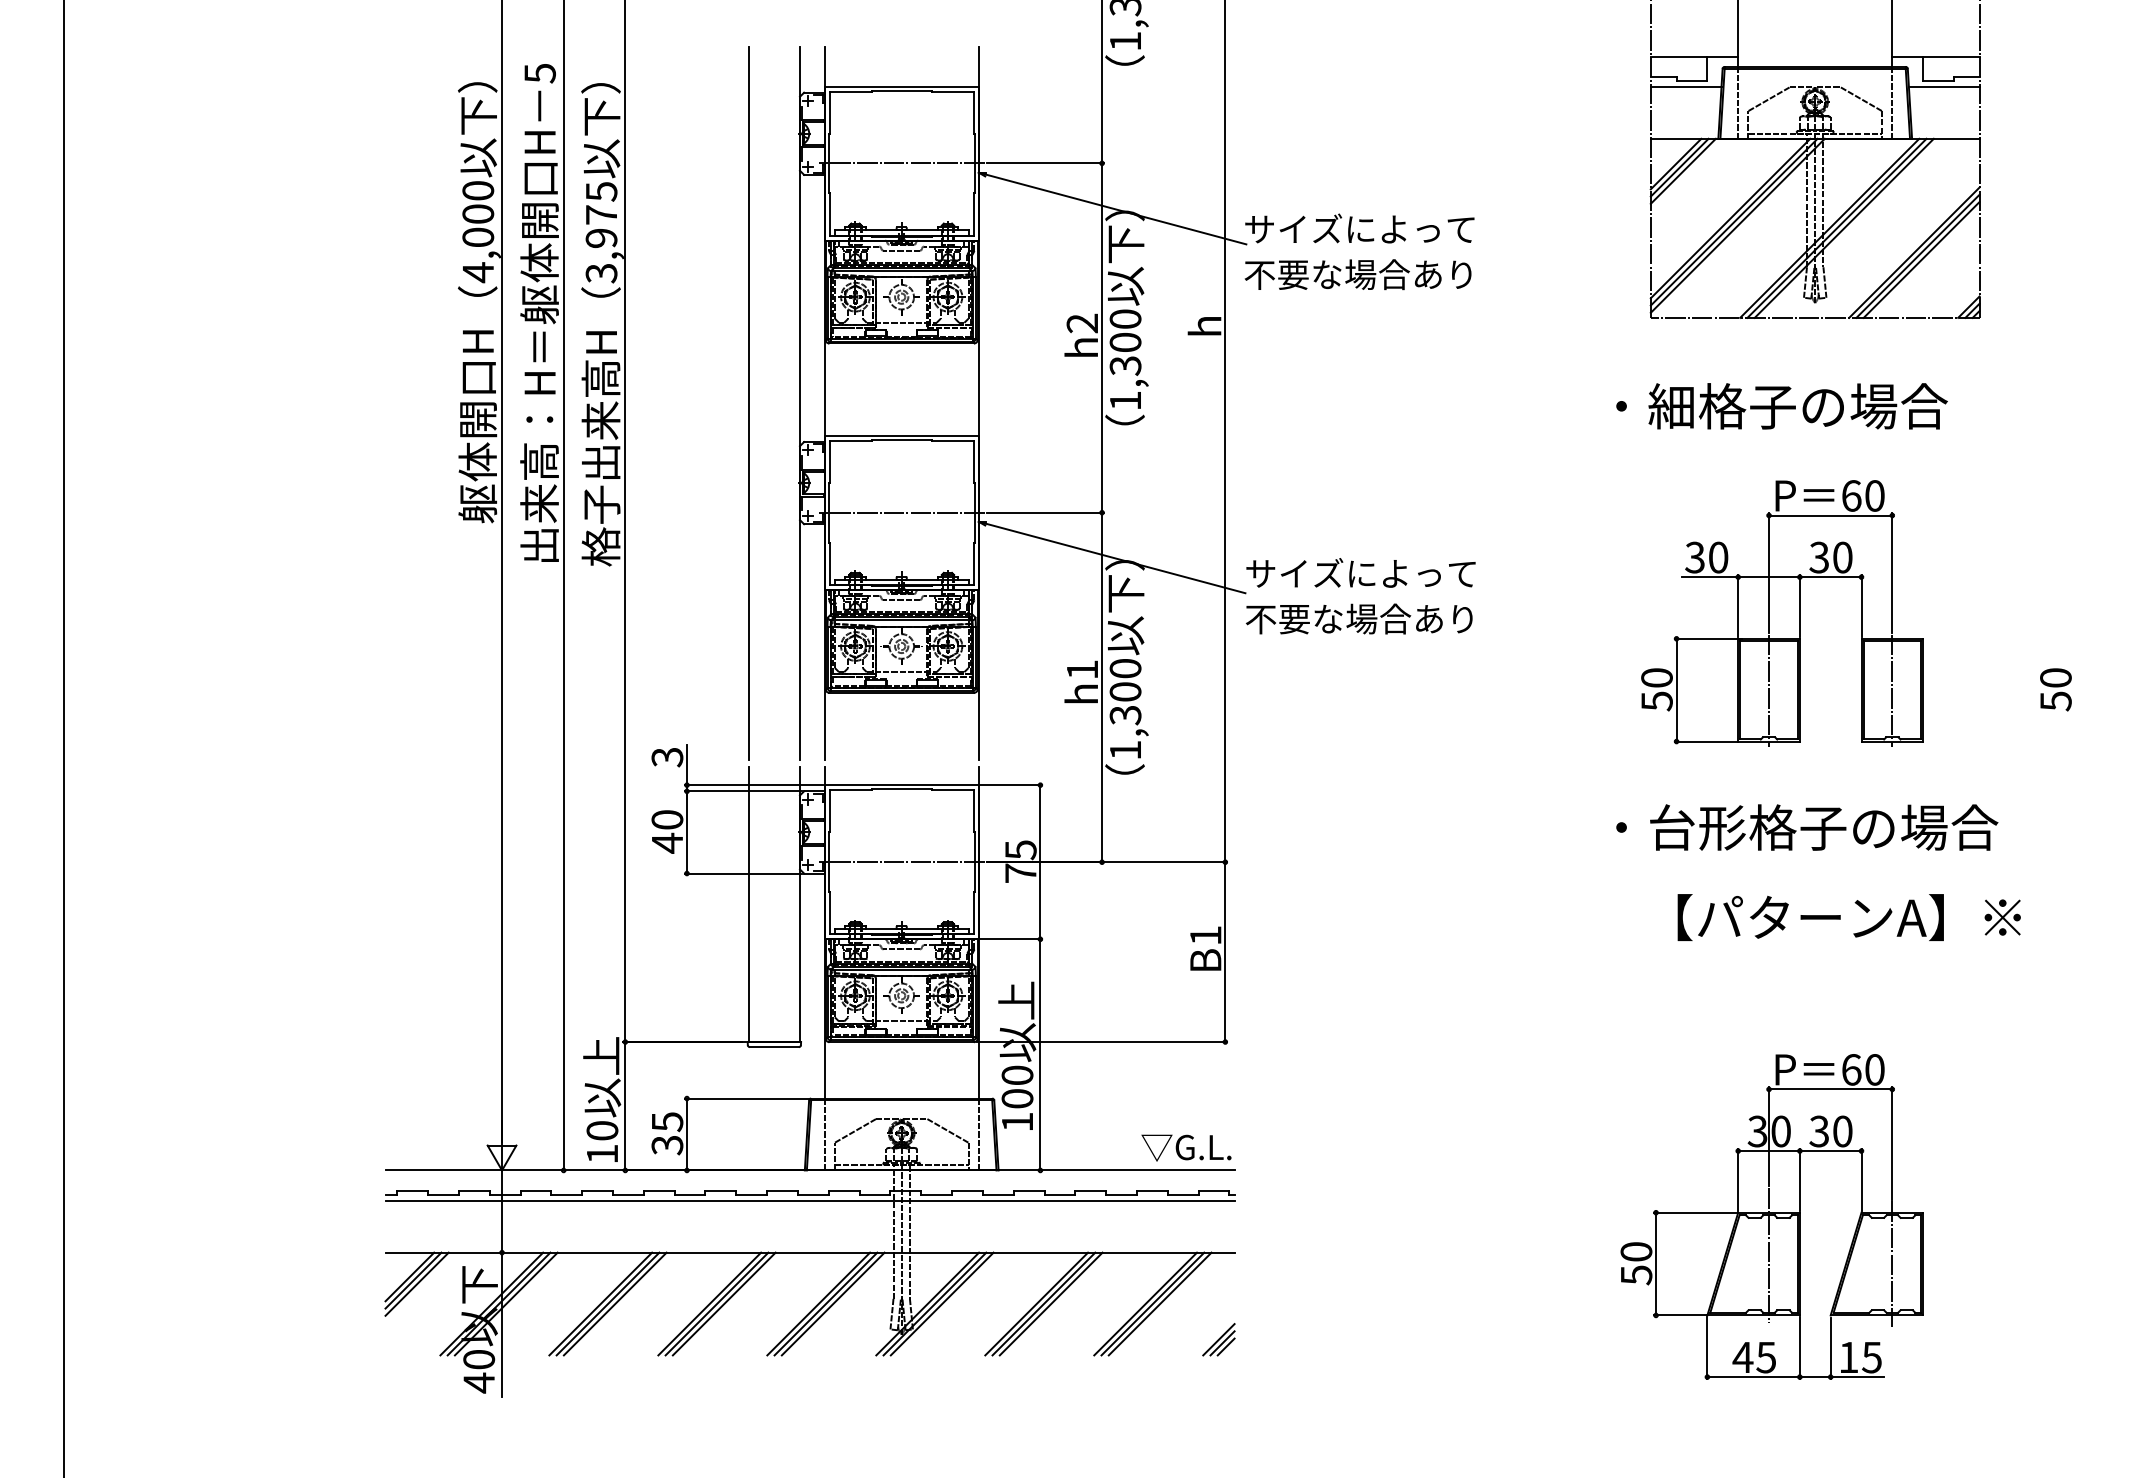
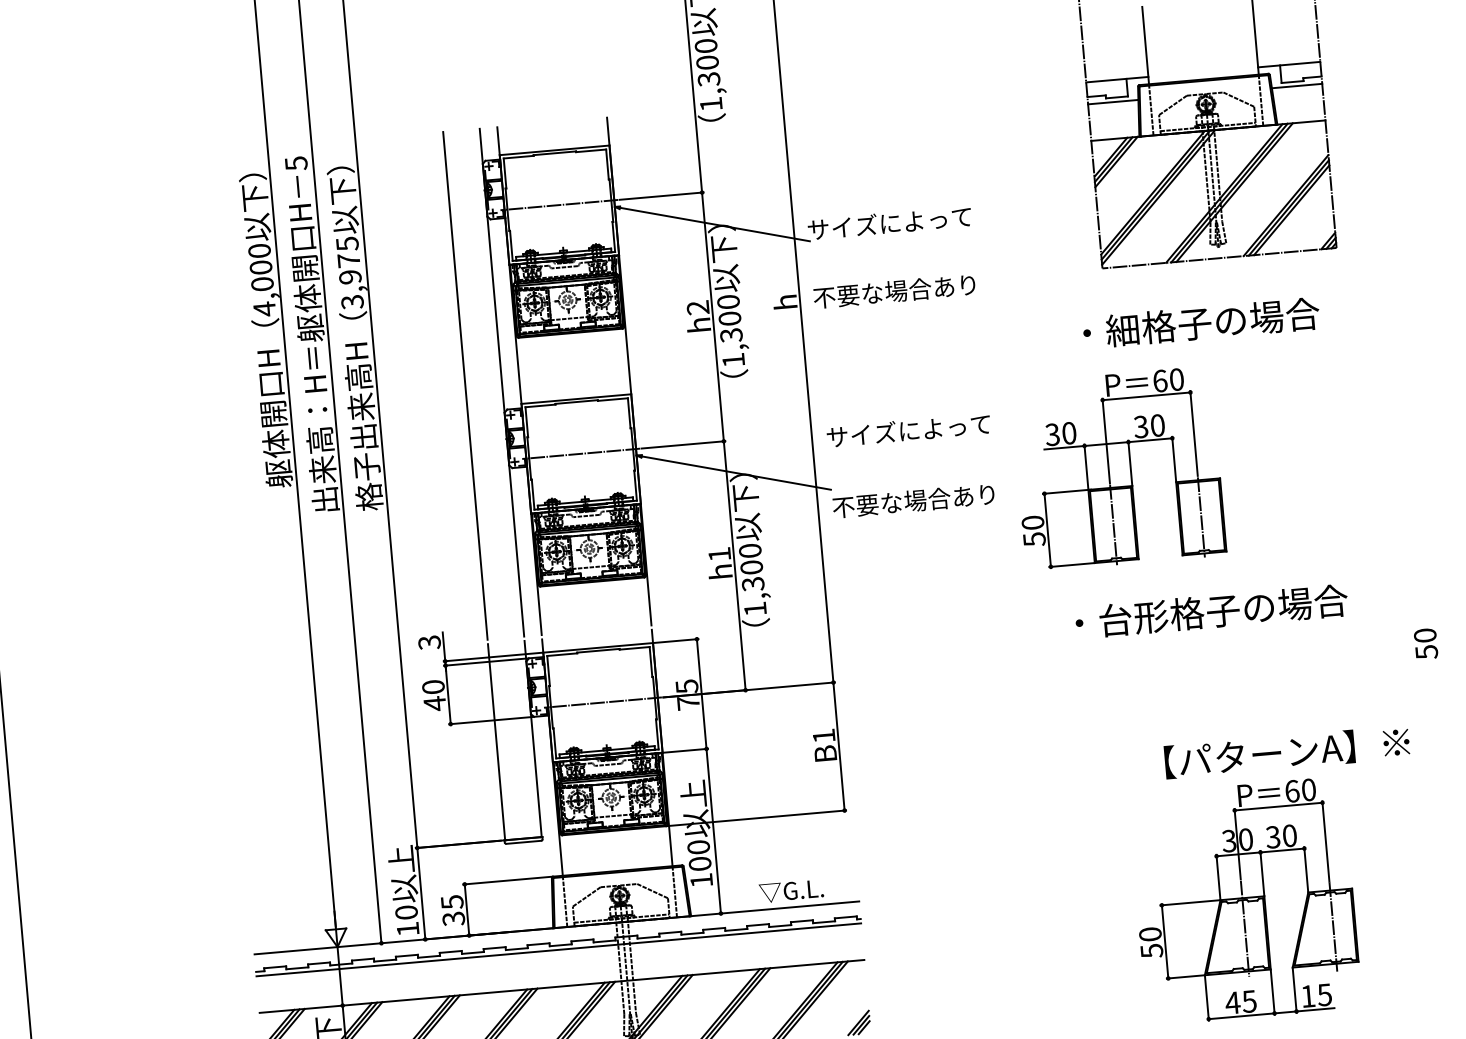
text: (1357, 274) -> (894, 291), moved
text: (1360, 572) -> (908, 430), moved
part: (1782, 613) -> (1118, 469), moved
text: (2055, 689) -> (1425, 643), moved
text: (1807, 827) -> (1211, 611), moved
text: (1848, 917) -> (1286, 752), moved
text: (1186, 1147) -> (791, 890), moved

